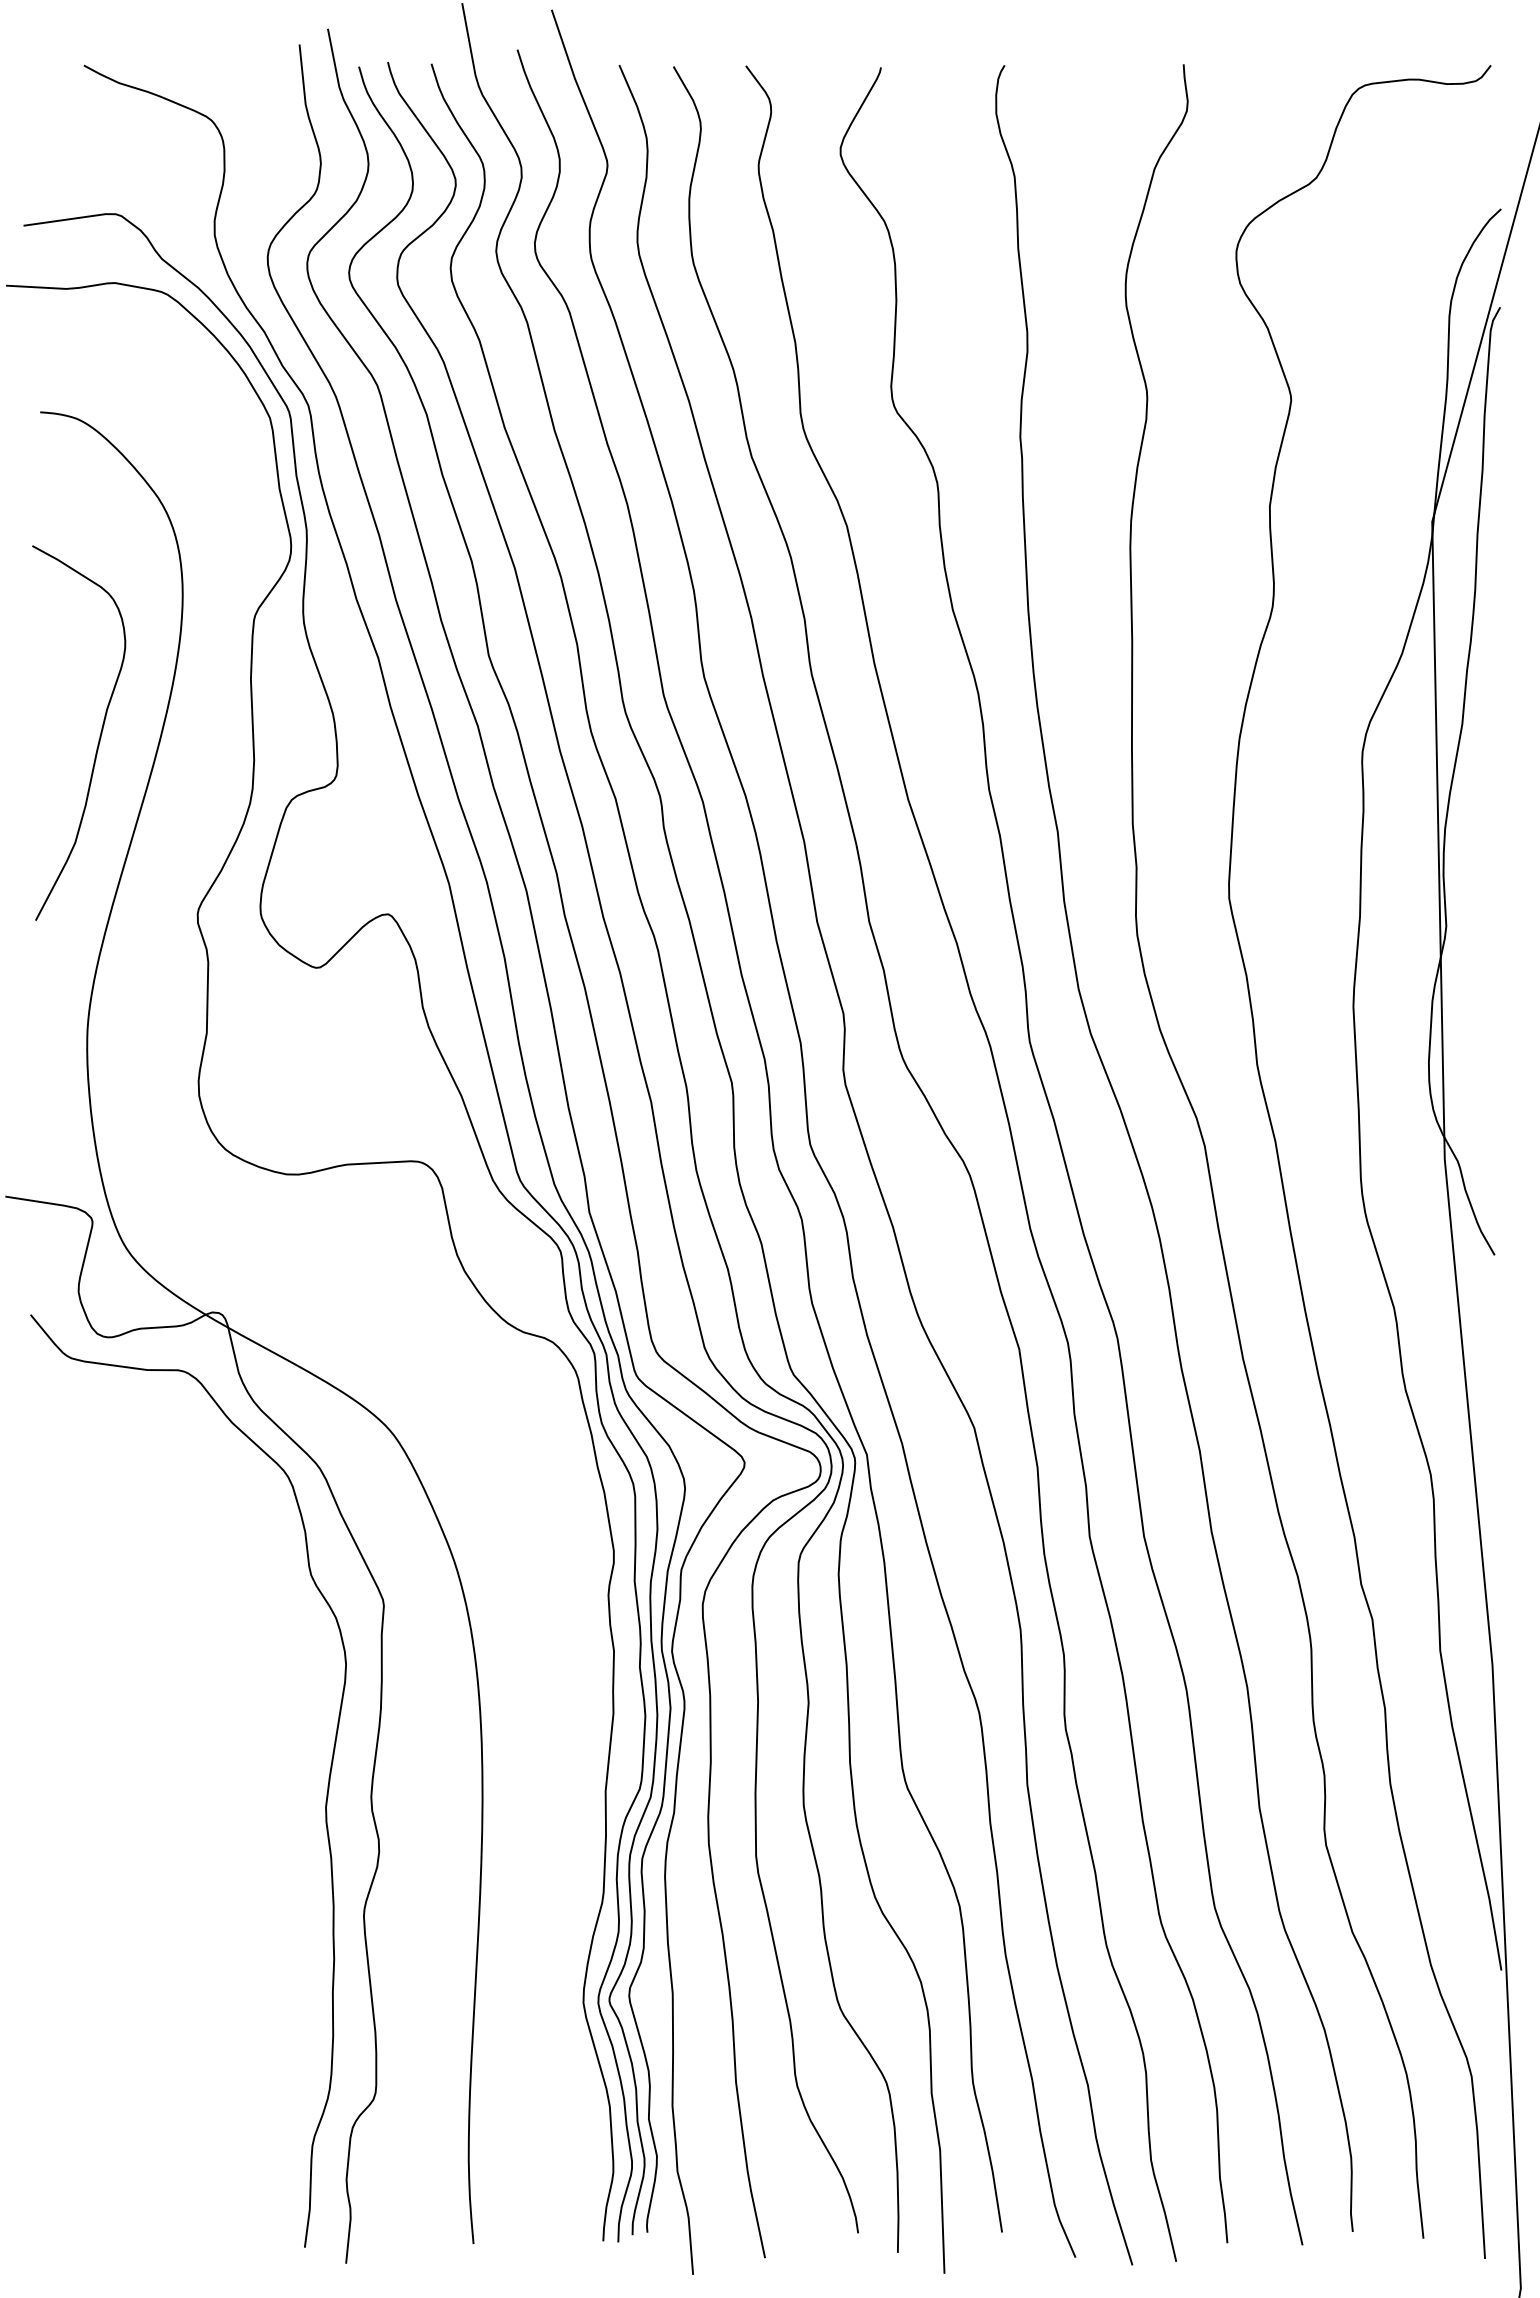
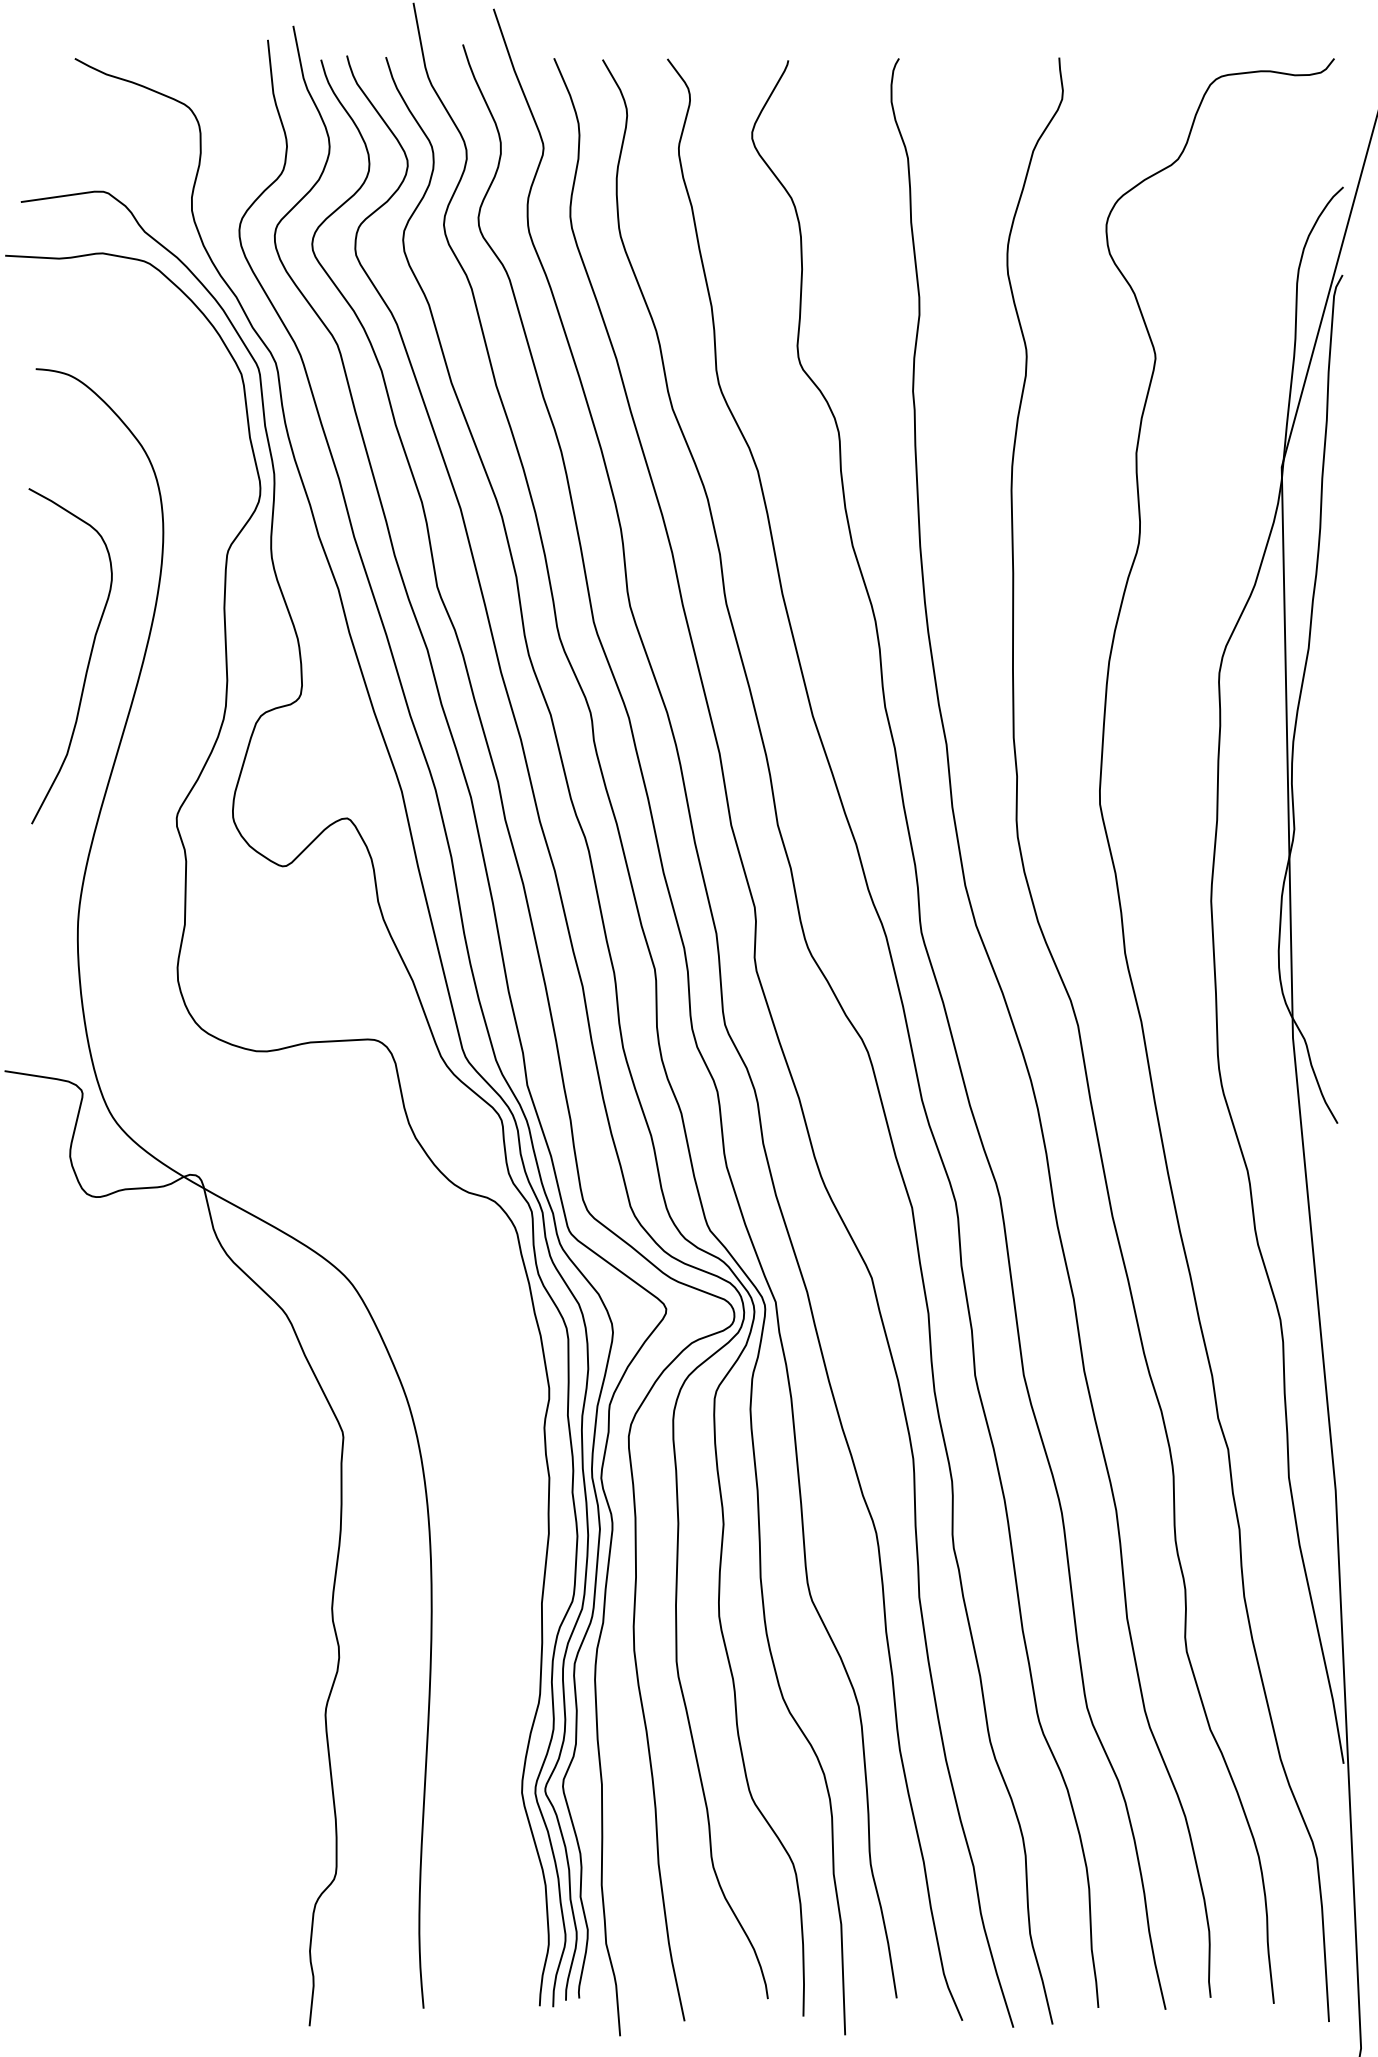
curve: (325, 1796) -> (291, 1608), removed

